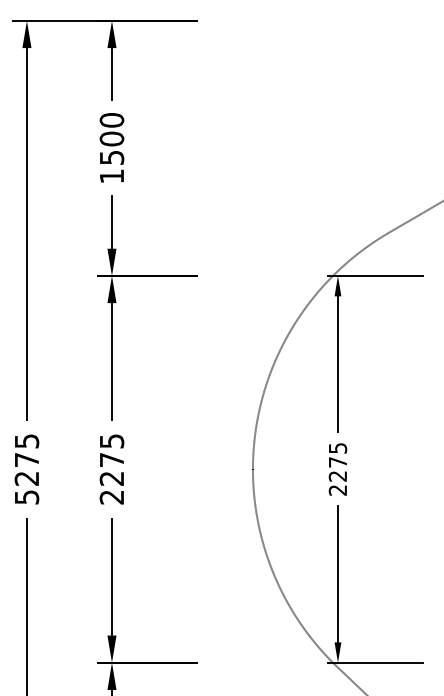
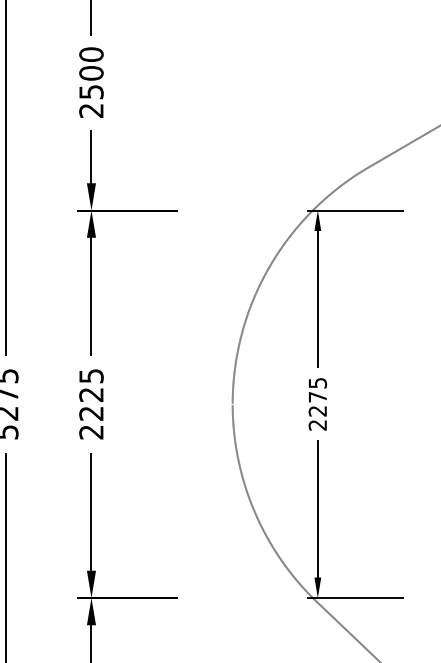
text: (111, 176) -> (90, 110), 1500 -> 2500
text: (111, 460) -> (90, 395), 2275 -> 2225

